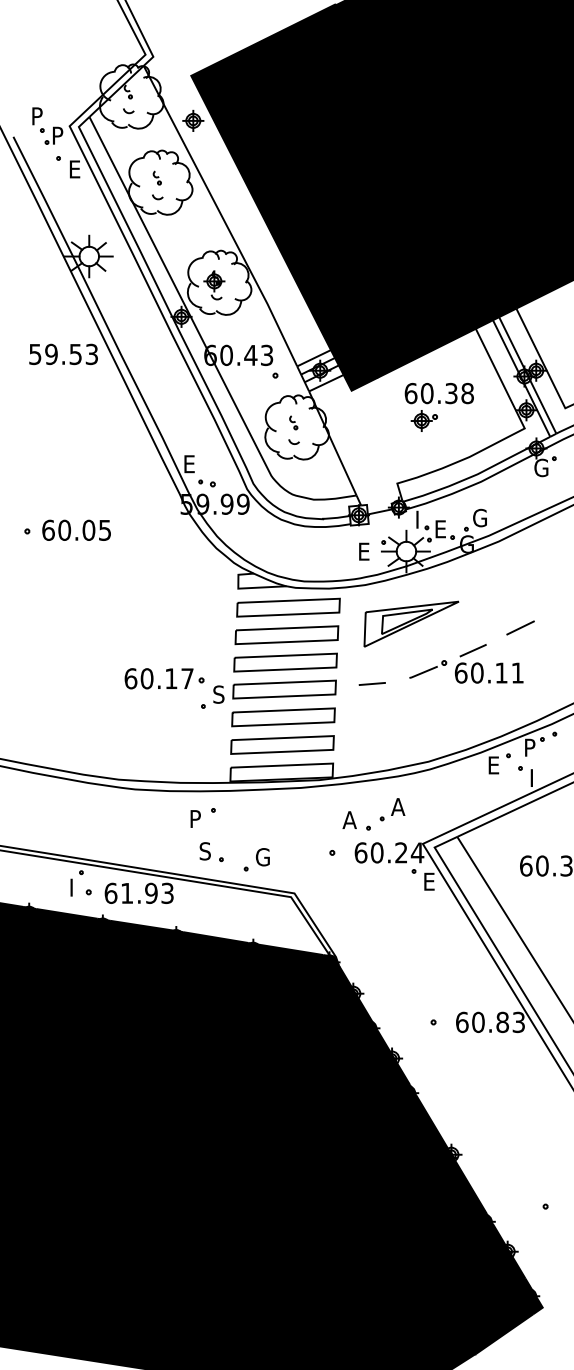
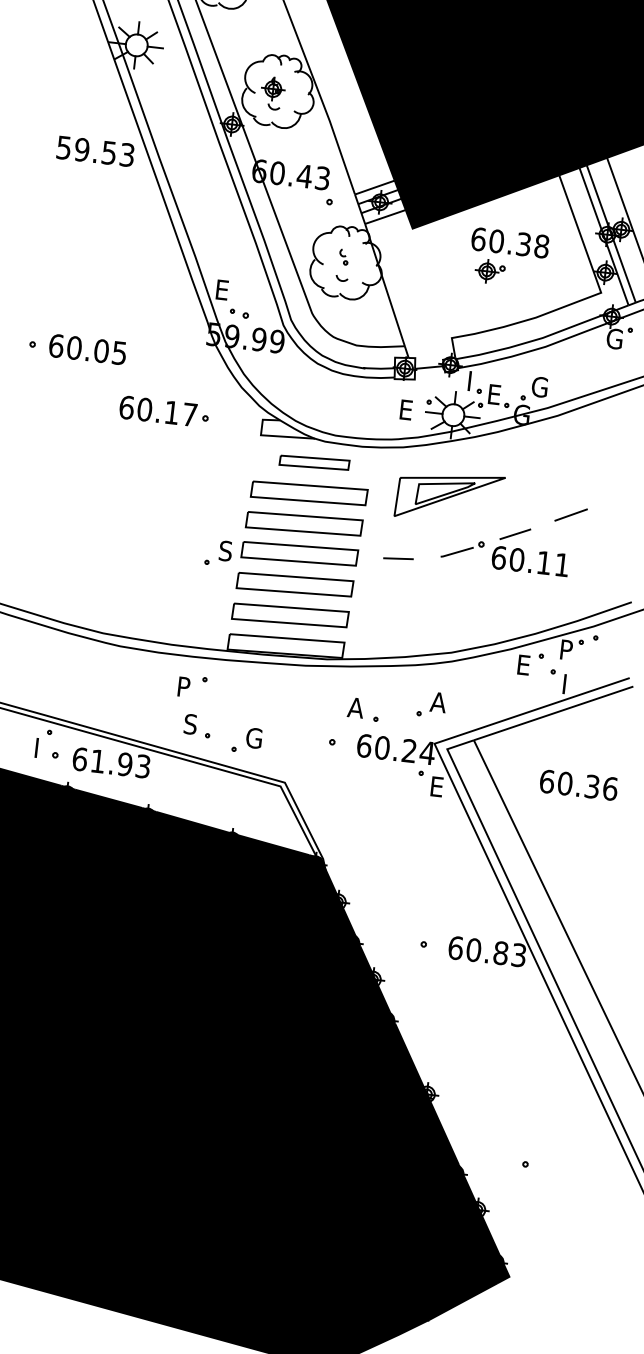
part: (288, 607) -> (314, 462), size x0.6
part: (164, 678) -> (164, 411), moved
part: (392, 809) -> (431, 704), moved

